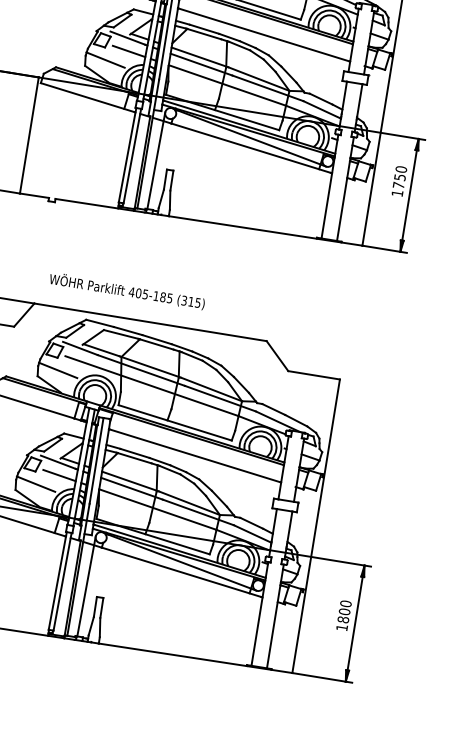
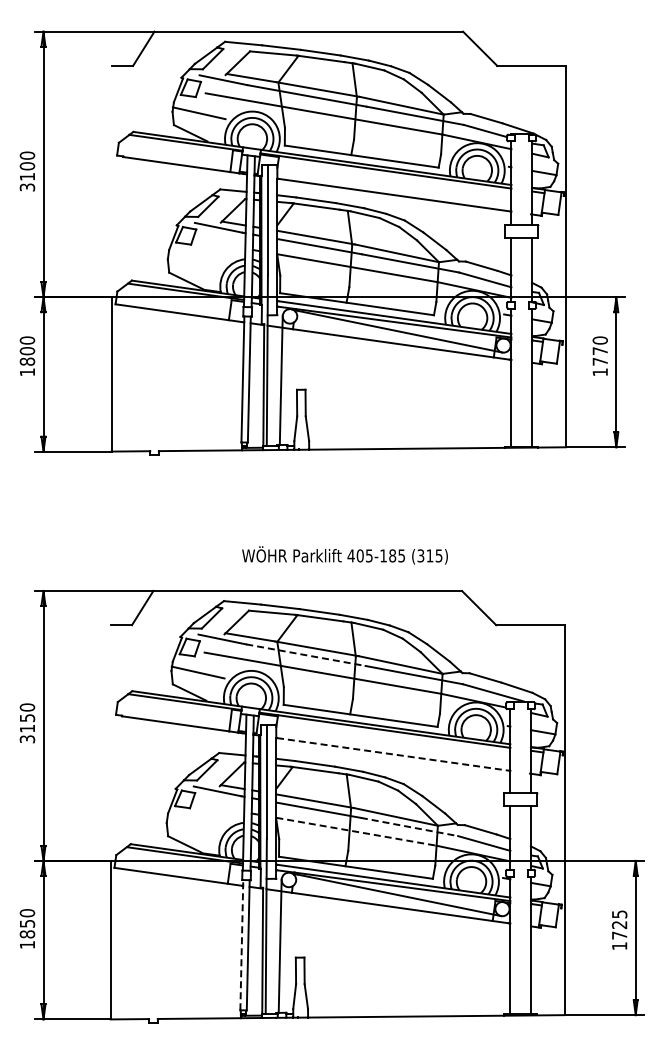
line: (128, 51) -> (222, 244), removed
line: (105, 59) -> (194, 260), removed
text: (399, 177) -> (599, 351), 1750 -> 1770
text: (126, 291) -> (344, 555), moved
line: (141, 370) -> (305, 655), solid -> dashed
line: (195, 455) -> (393, 754), solid -> dashed
line: (59, 475) -> (221, 808), removed
line: (36, 484) -> (193, 824), removed
line: (157, 509) -> (356, 831), solid -> dashed
line: (199, 512) -> (410, 827), solid -> dashed
line: (57, 580) -> (241, 944), solid -> dashed
text: (344, 611) -> (619, 924), 1800 -> 1725

